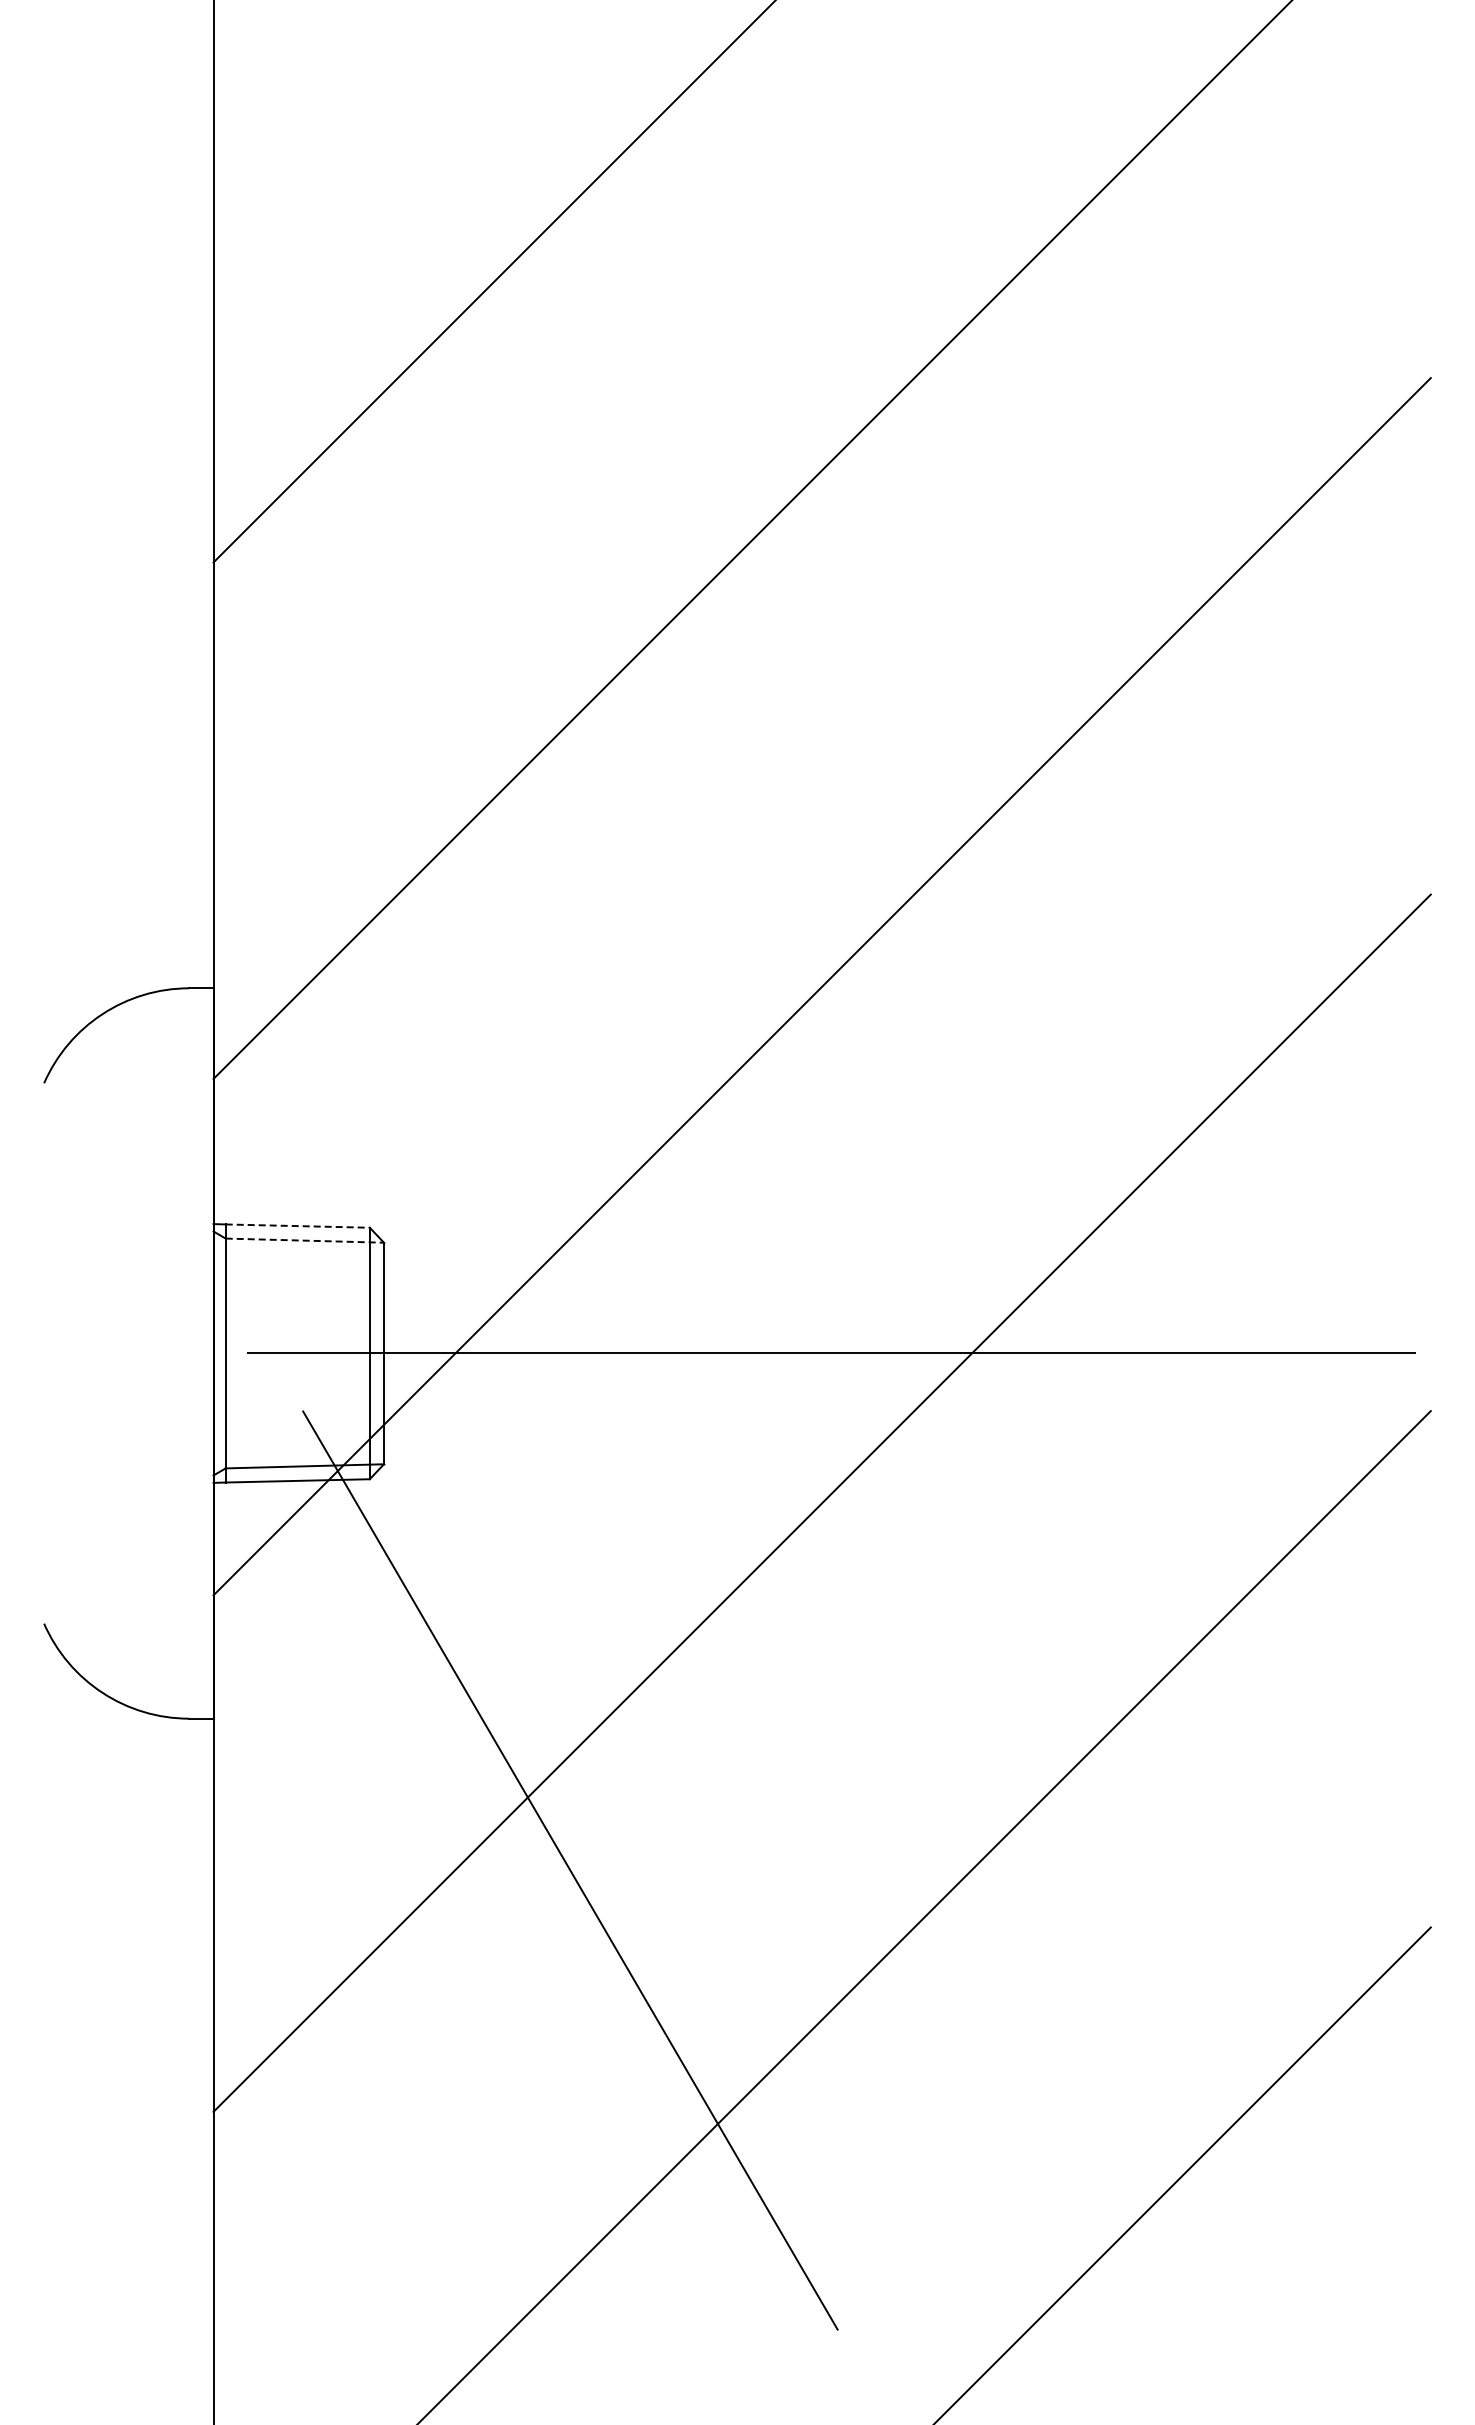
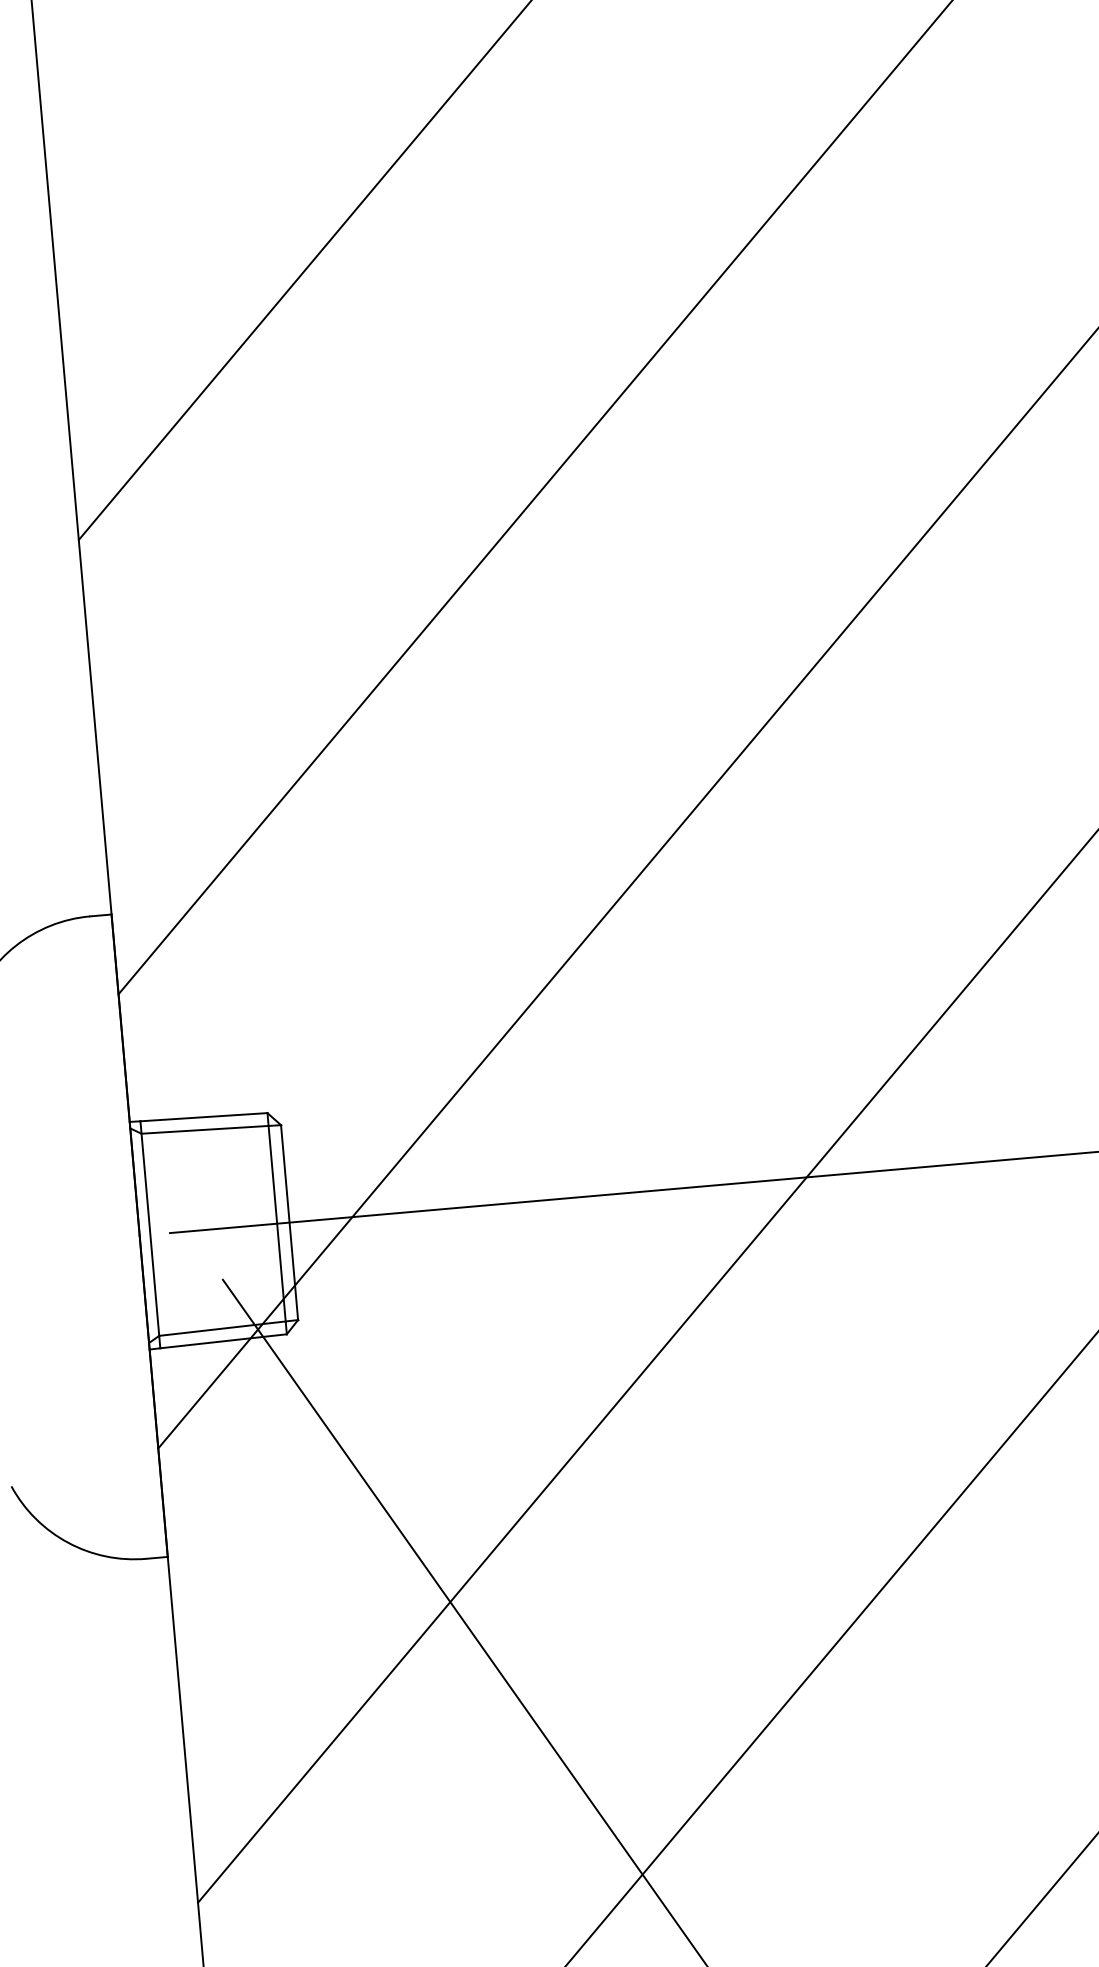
line: (298, 1226) -> (204, 1117), dashed -> solid
line: (305, 1240) -> (211, 1129), dashed -> solid

